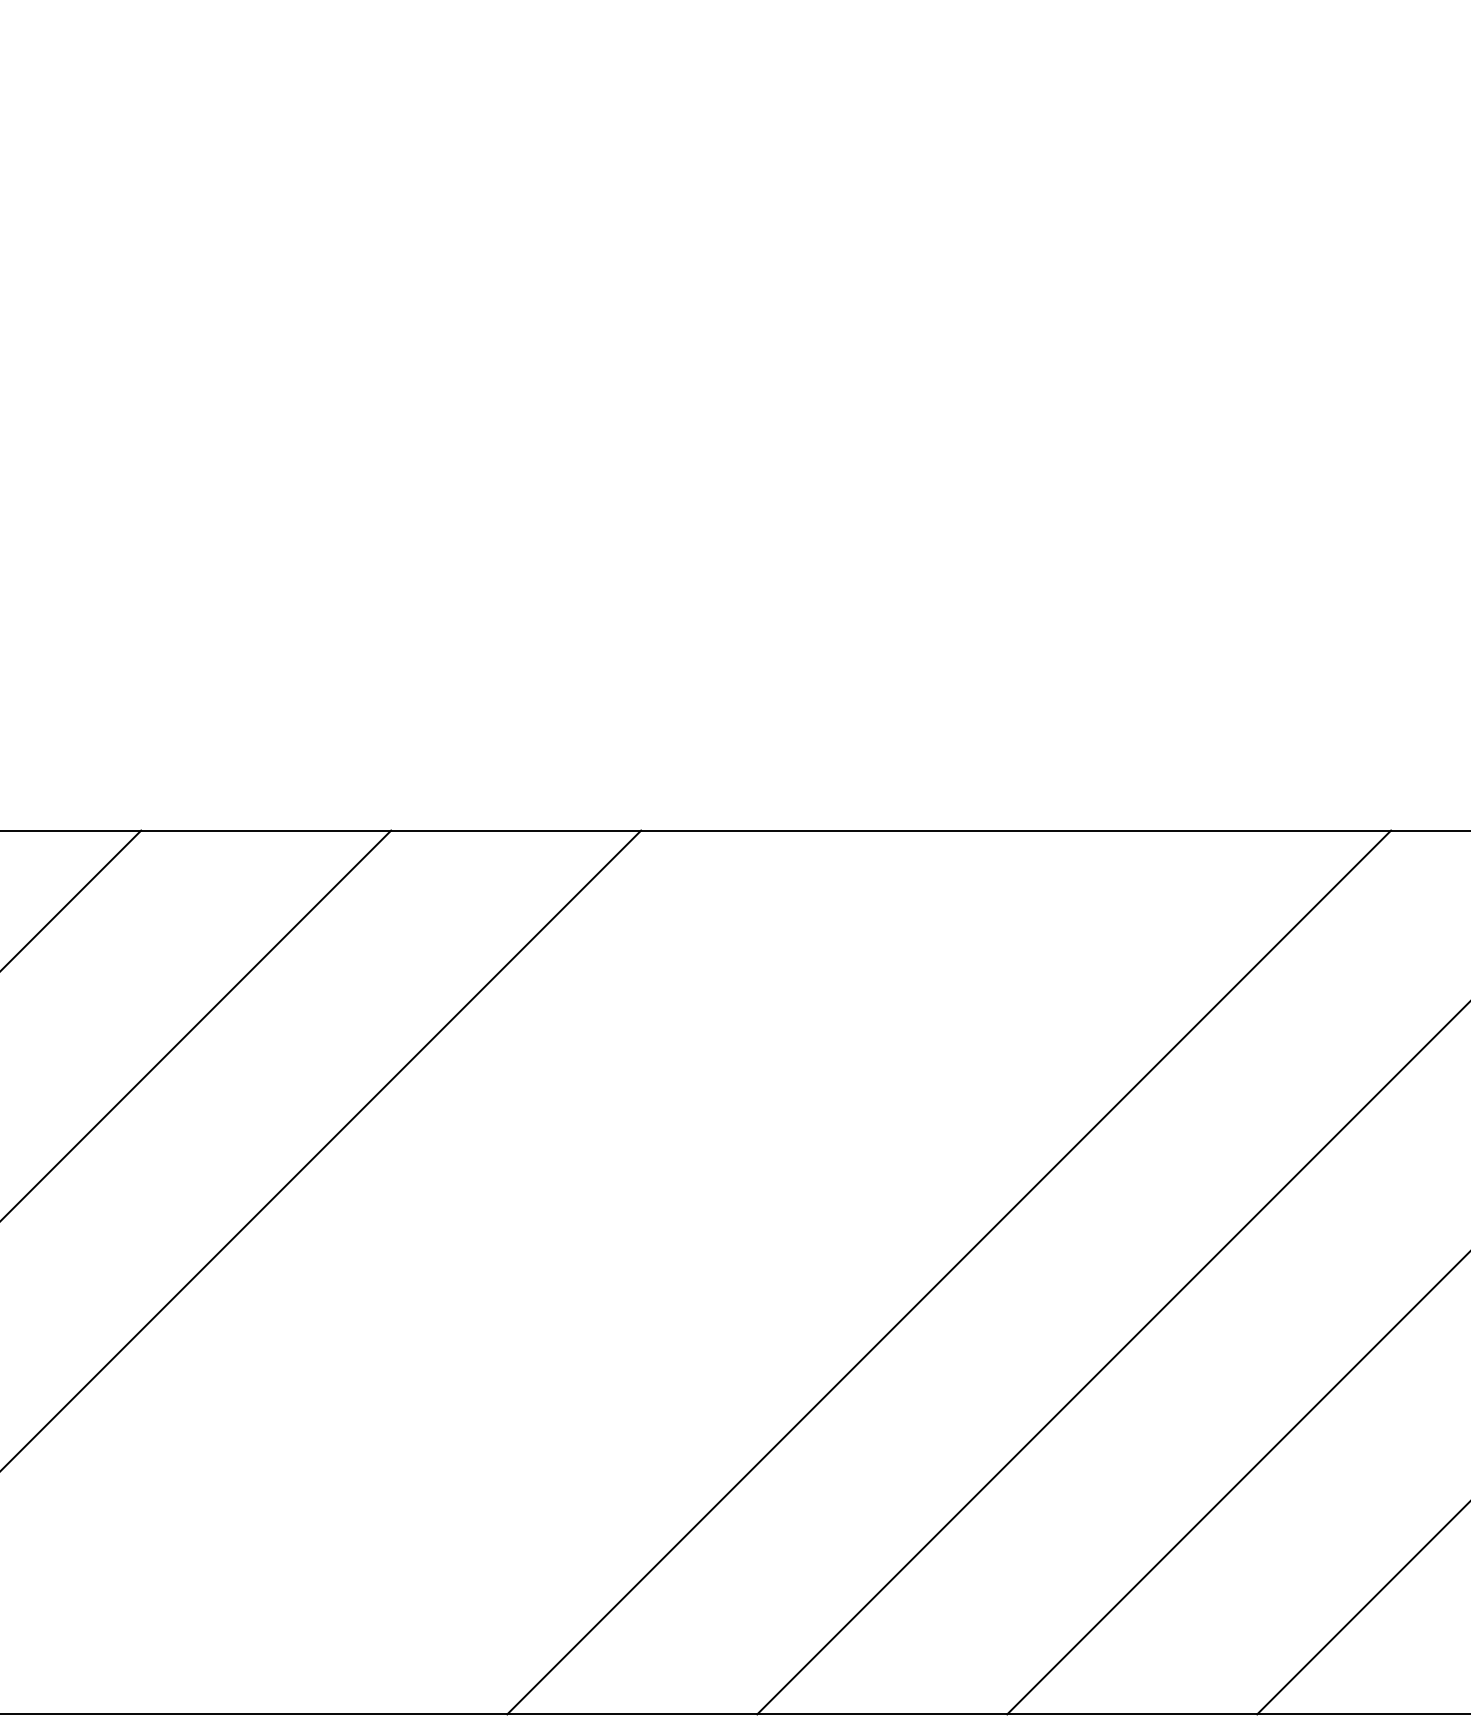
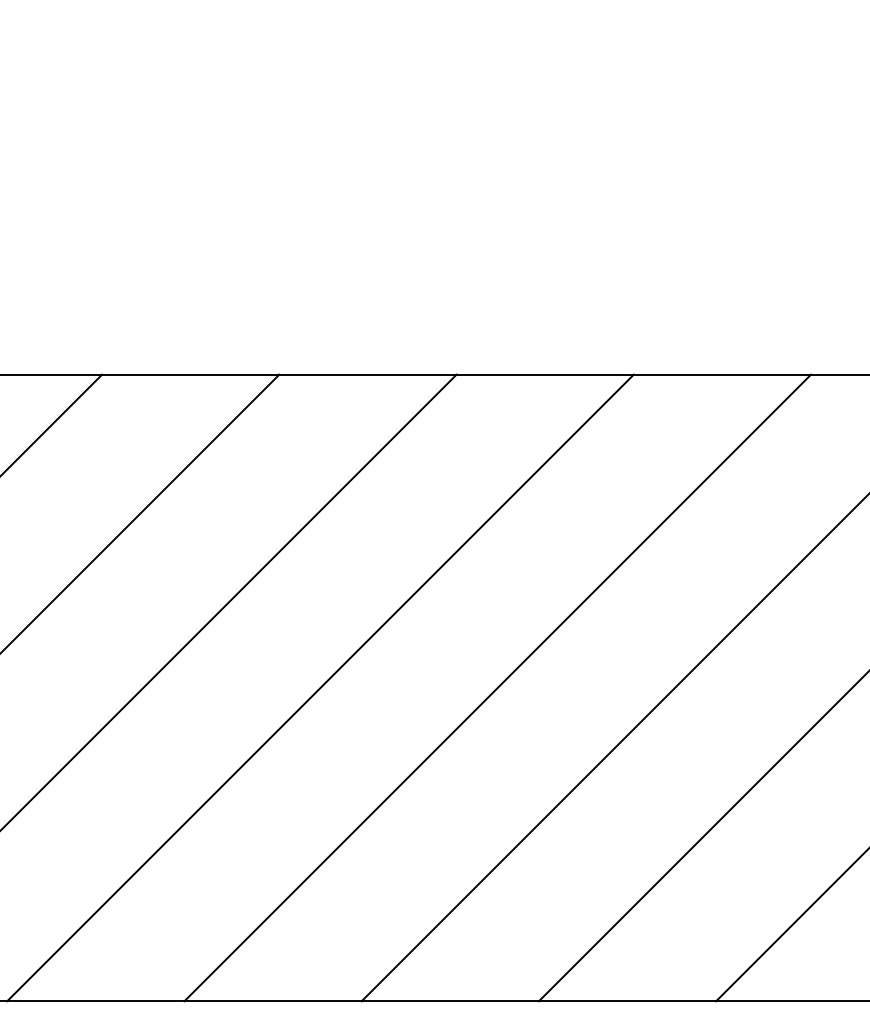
line: (449, 1272) -> (320, 687), added
line: (699, 1272) -> (497, 687), added

